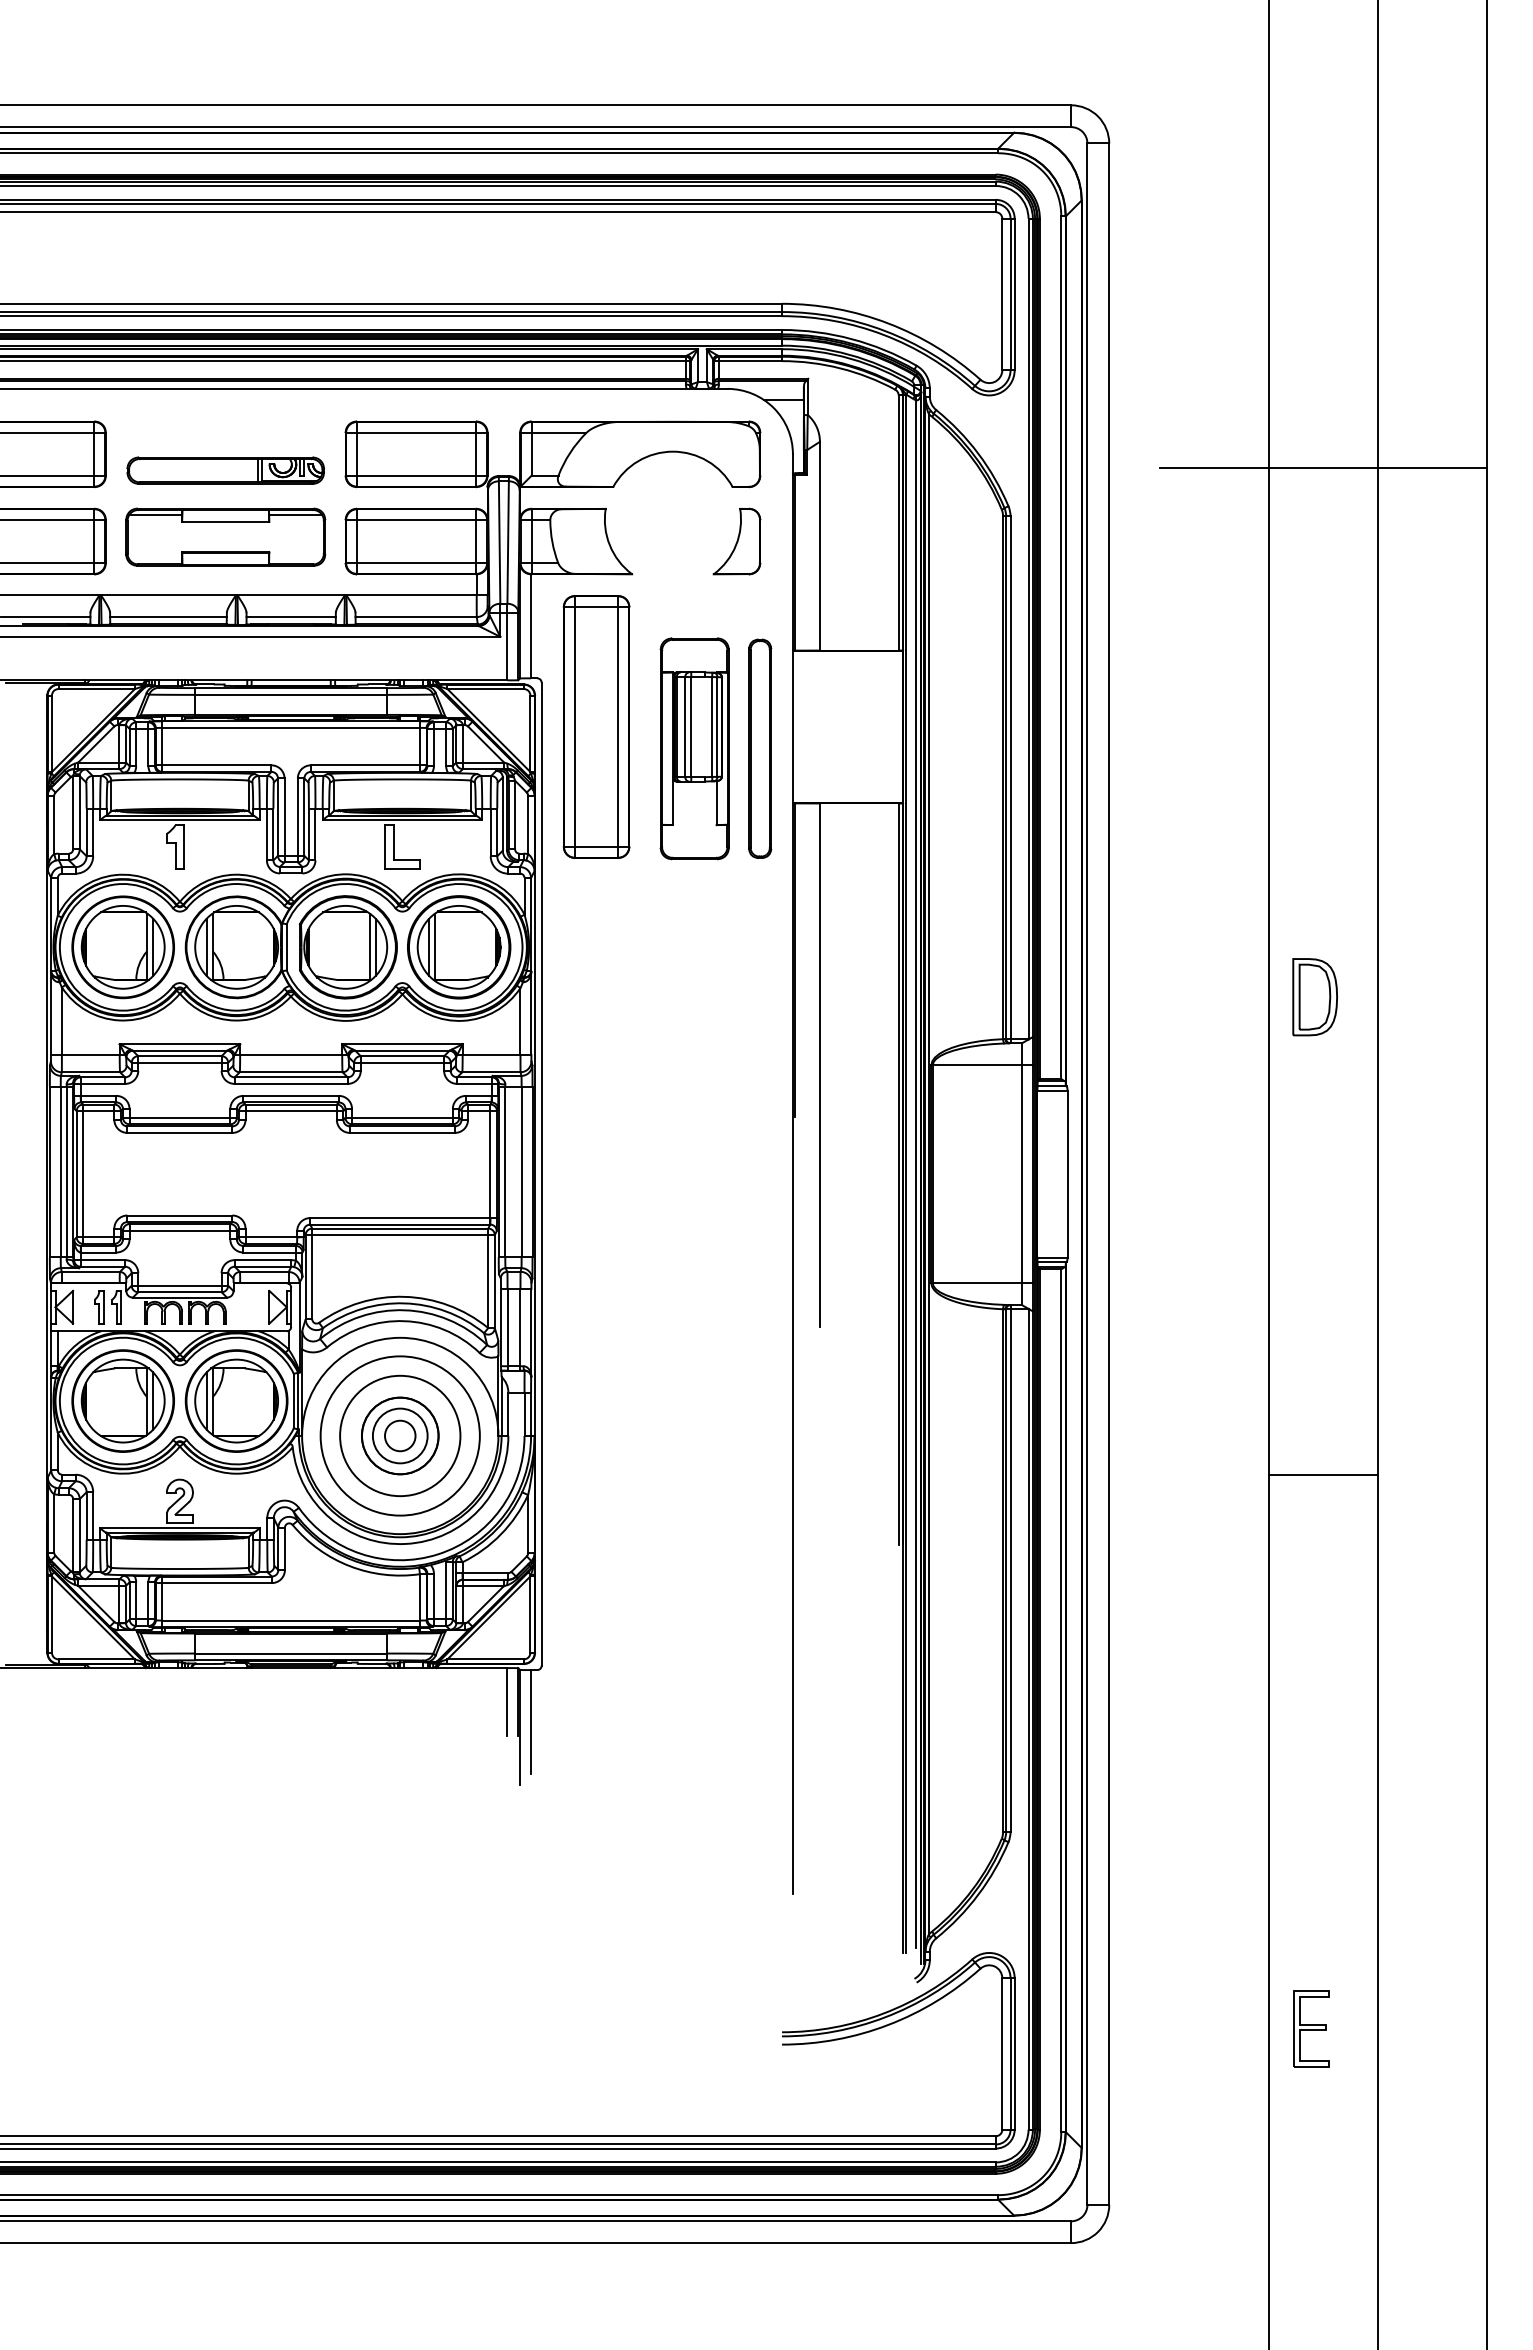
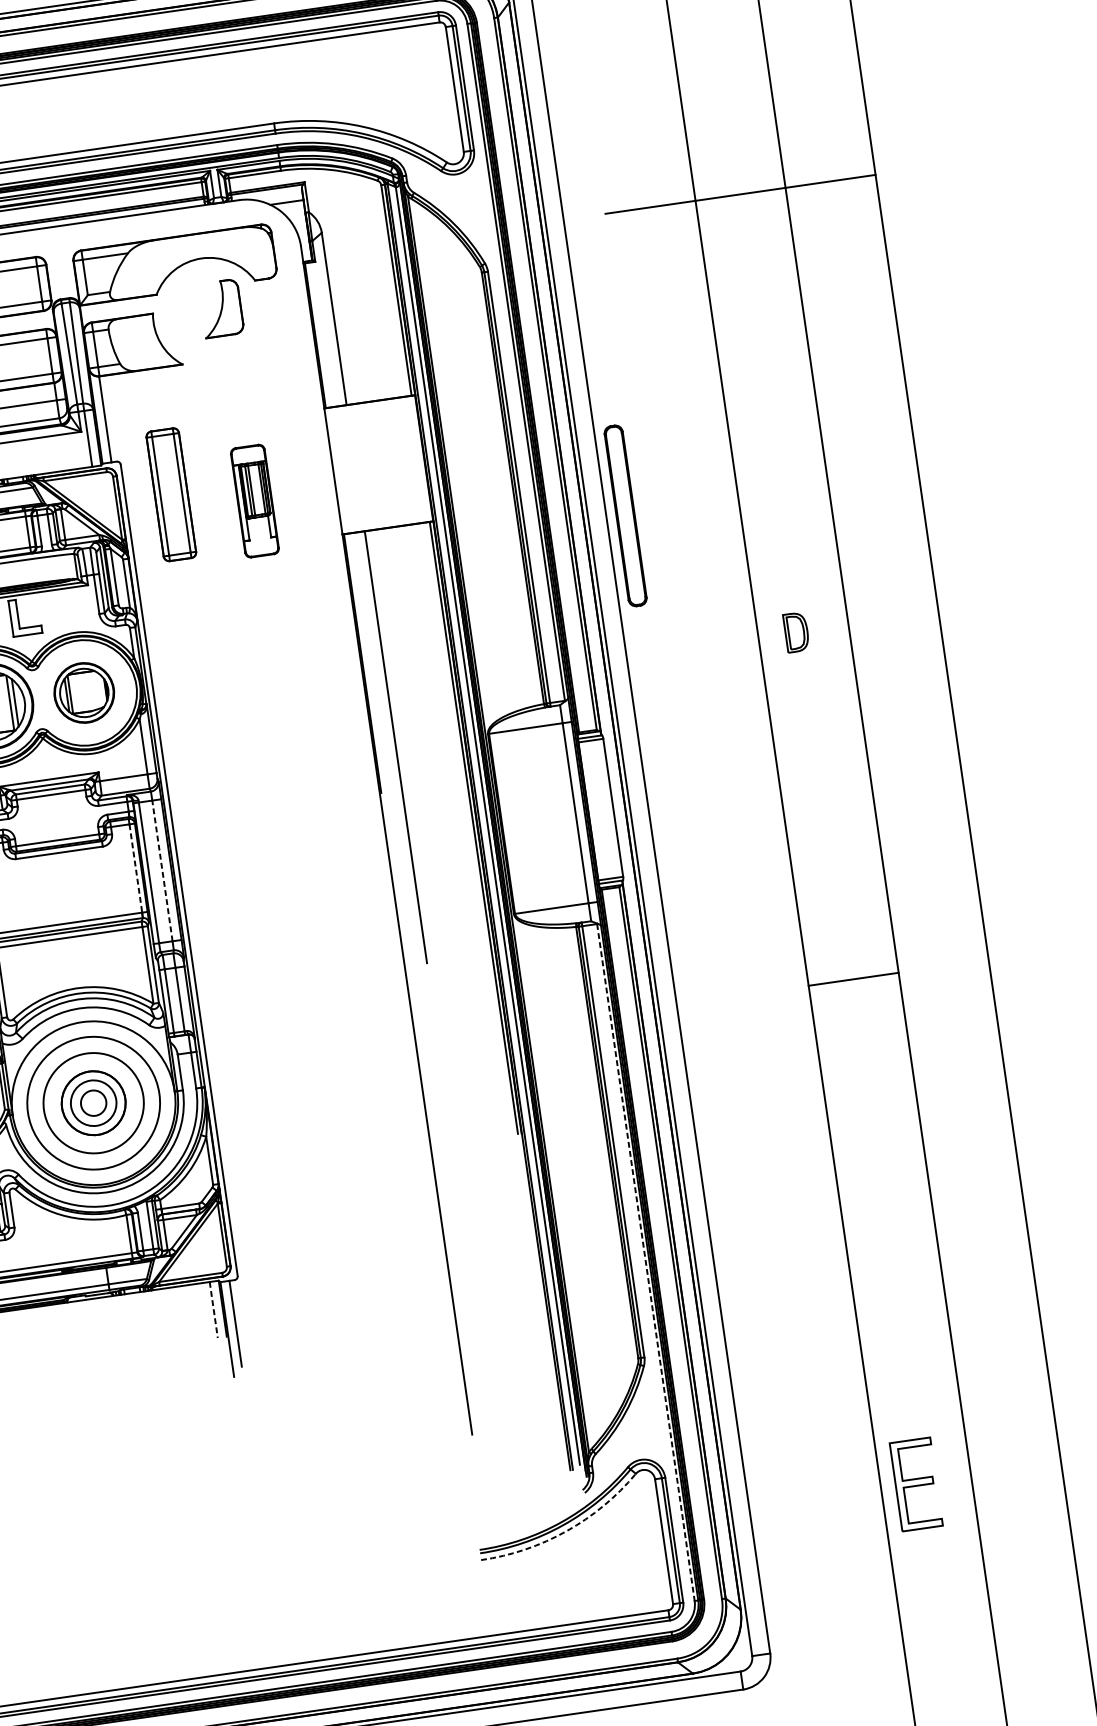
part: (736, 541) -> (221, 308), moved
part: (596, 726) -> (171, 494), size x0.6
part: (694, 748) -> (254, 500), size x0.6
part: (760, 748) -> (625, 515), moved
part: (459, 947) -> (84, 693), size x0.7
part: (1314, 997) -> (796, 632), size x0.6
line: (490, 1165) -> (135, 869), solid -> dashed
line: (521, 1171) -> (162, 870), solid -> dashed
line: (1323, 1474) -> (853, 978), moved
line: (507, 1702) -> (213, 1310), solid -> dashed
line: (1028, 1720) -> (645, 1263), solid -> dashed
arc: (888, 2024) -> (566, 1530), solid -> dashed
part: (1311, 2028) -> (916, 1483), size x1.4

